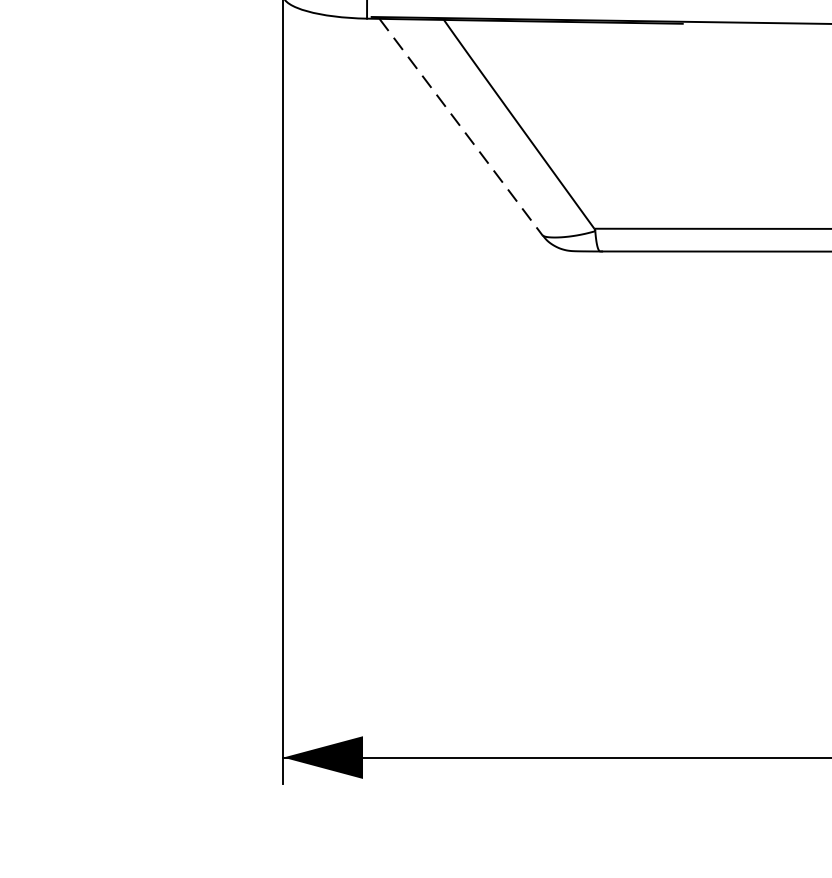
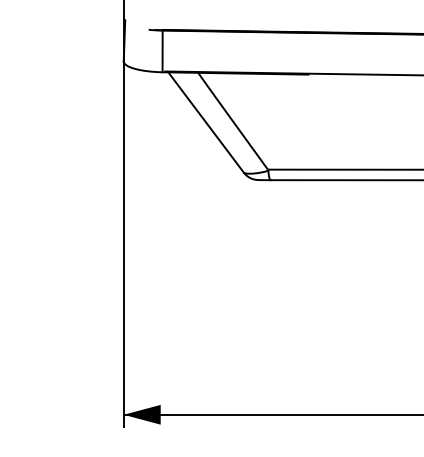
line: (461, 127) -> (206, 122), dashed -> solid

